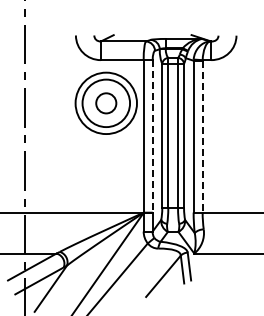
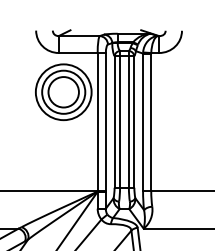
circle: (106, 103) -> (63, 92), size x1.67
line: (152, 136) -> (105, 122), dashed -> solid
line: (202, 136) -> (151, 122), dashed -> solid

